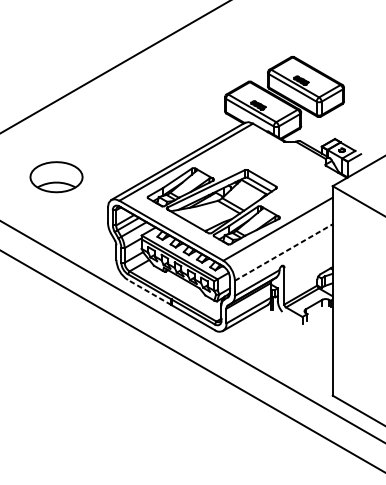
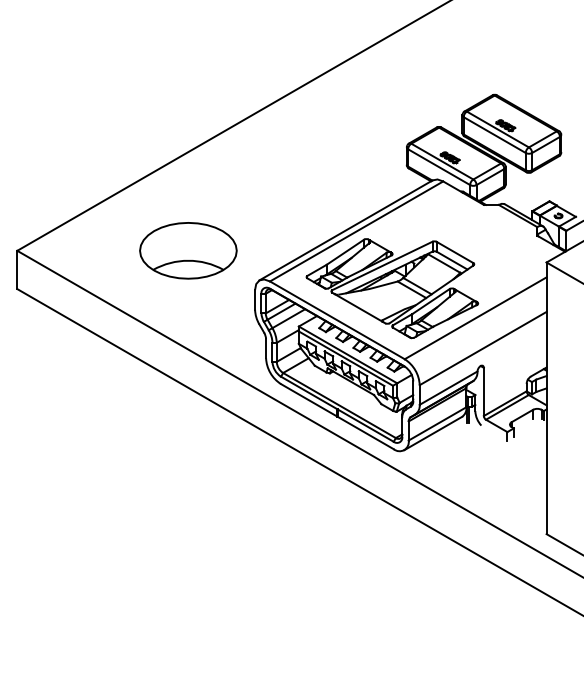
part: (56, 176) -> (188, 250), size x1.43
line: (284, 252) -> (483, 348), dashed -> solid
line: (149, 292) -> (308, 400), dashed -> solid

